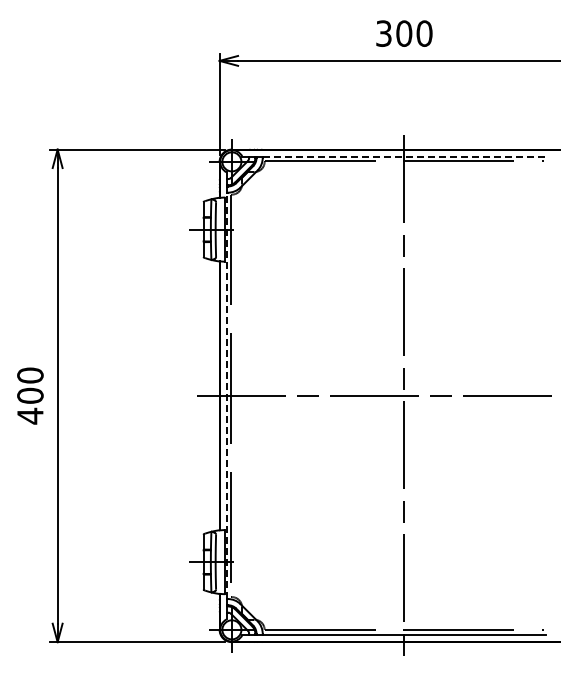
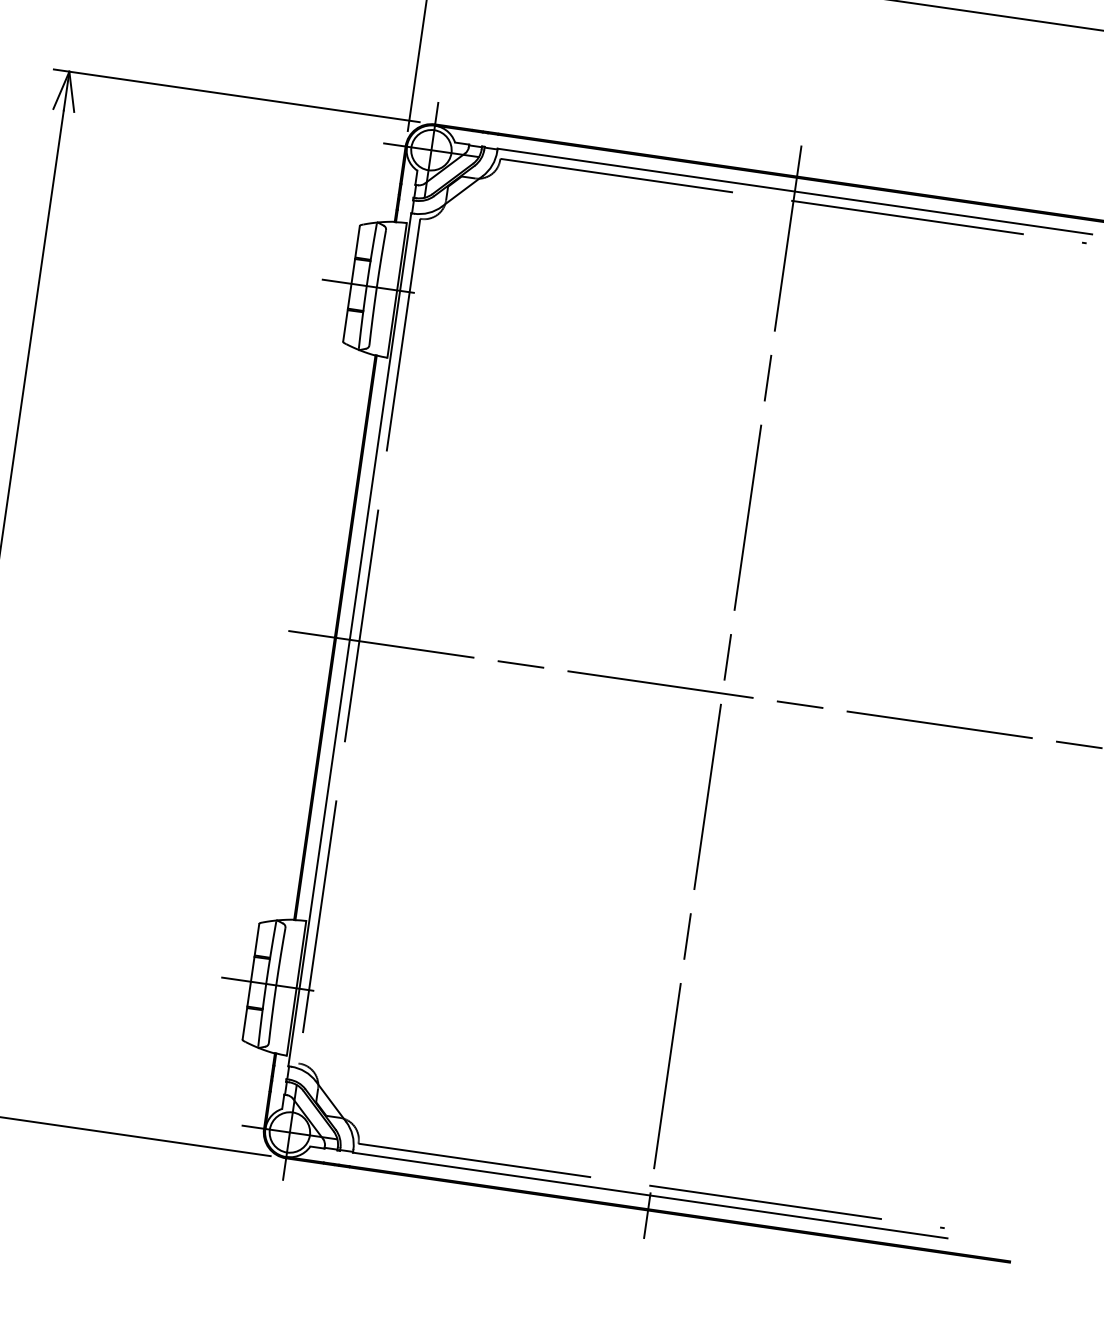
line: (404, 156) -> (795, 191), dashed -> solid
line: (226, 395) -> (349, 638), dashed -> solid

